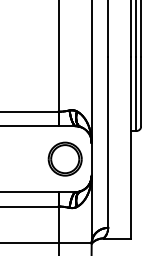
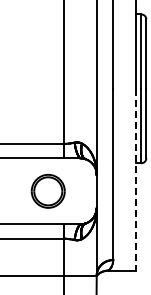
line: (131, 147) -> (136, 179), solid -> dashed
part: (64, 158) -> (47, 190), moved

